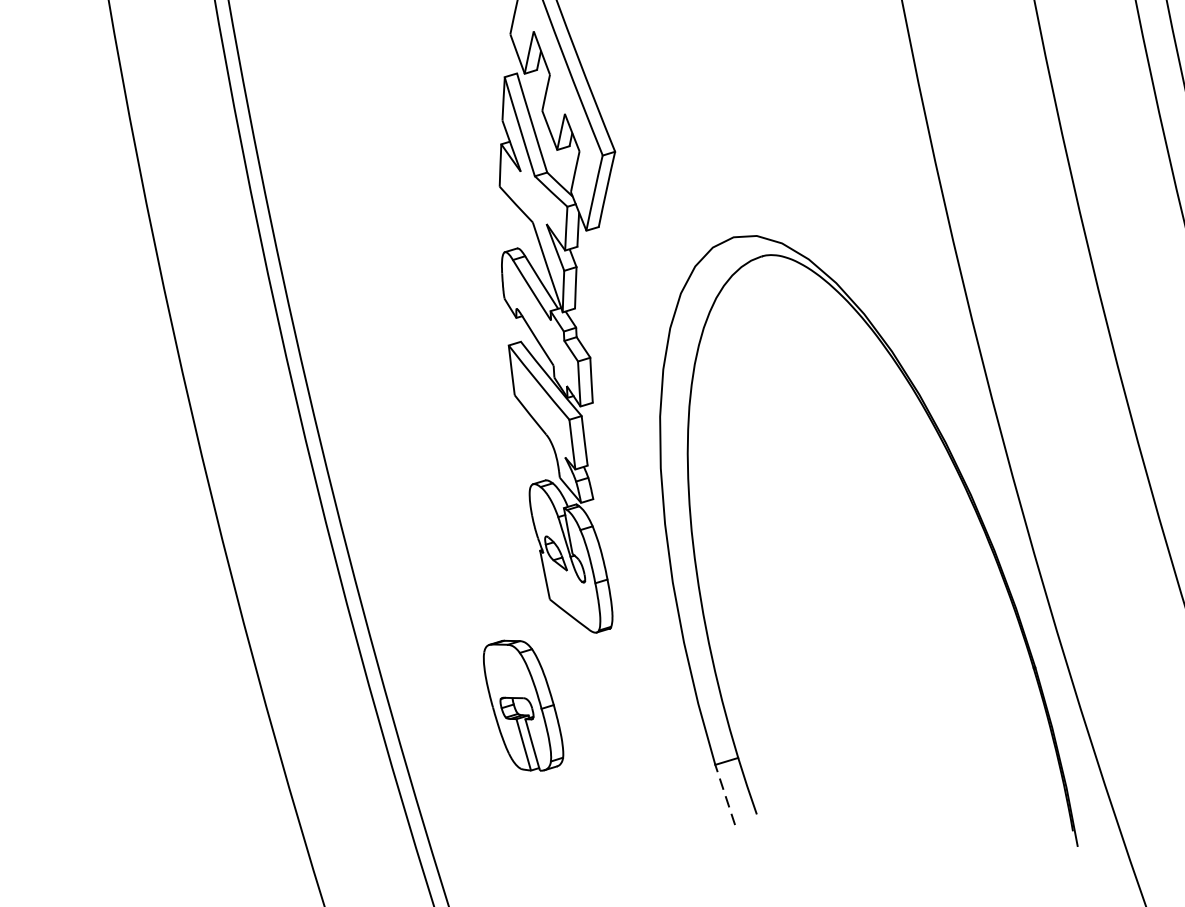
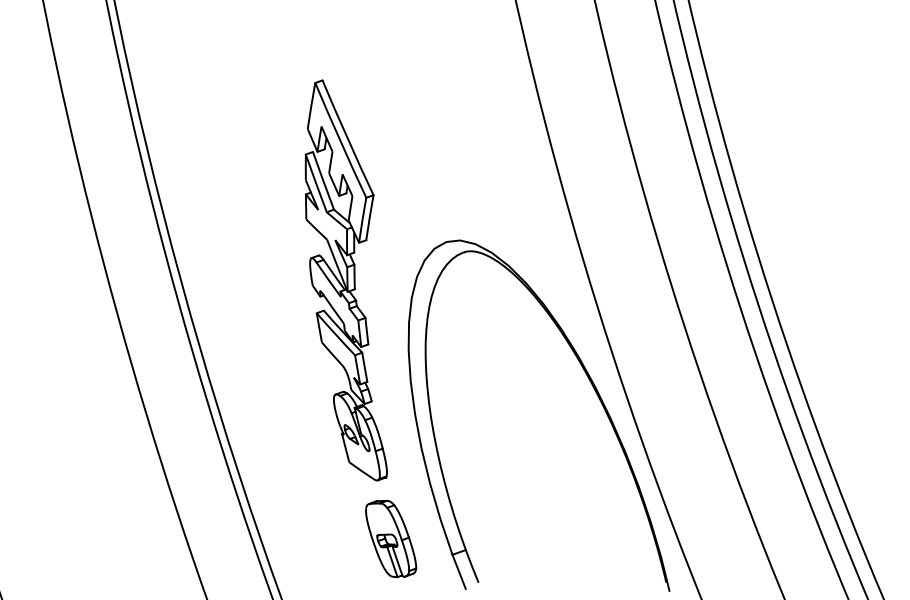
part: (524, 704) -> (391, 538), moved
line: (725, 795) -> (459, 572), dashed -> solid

